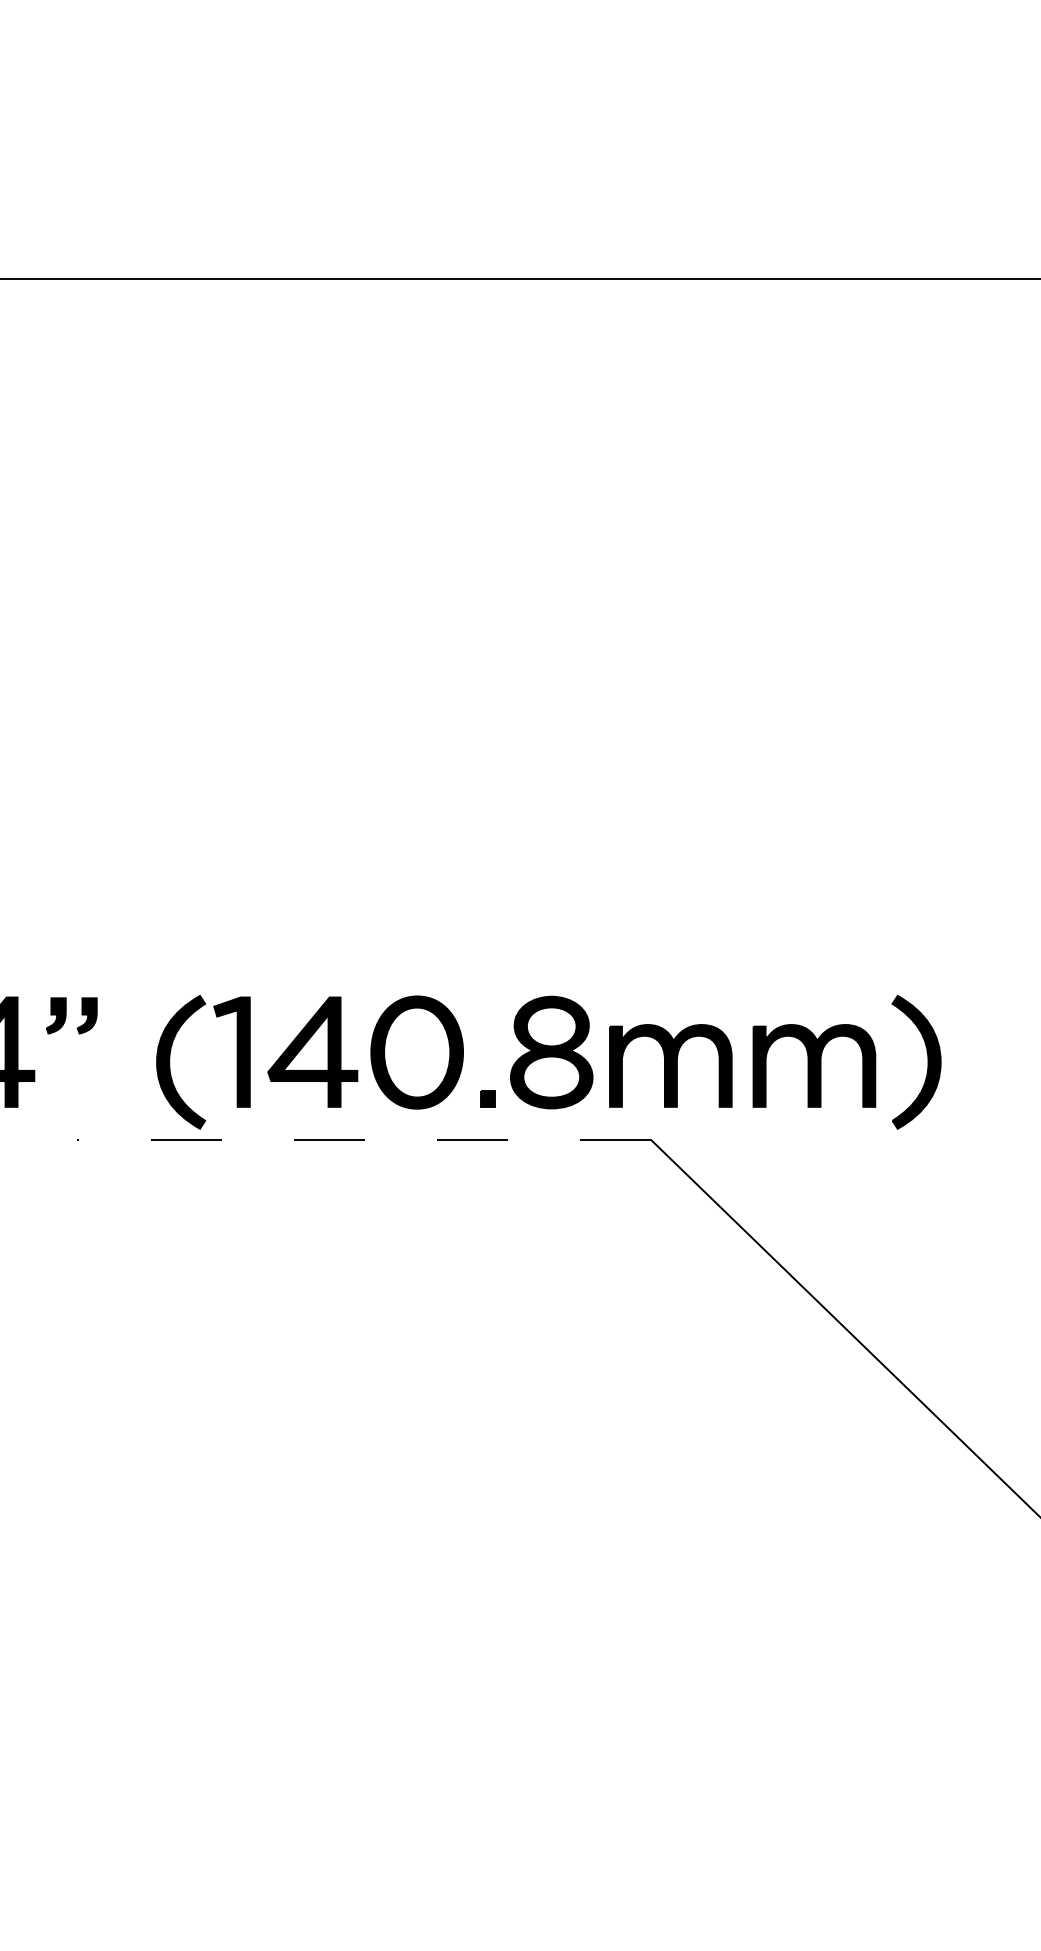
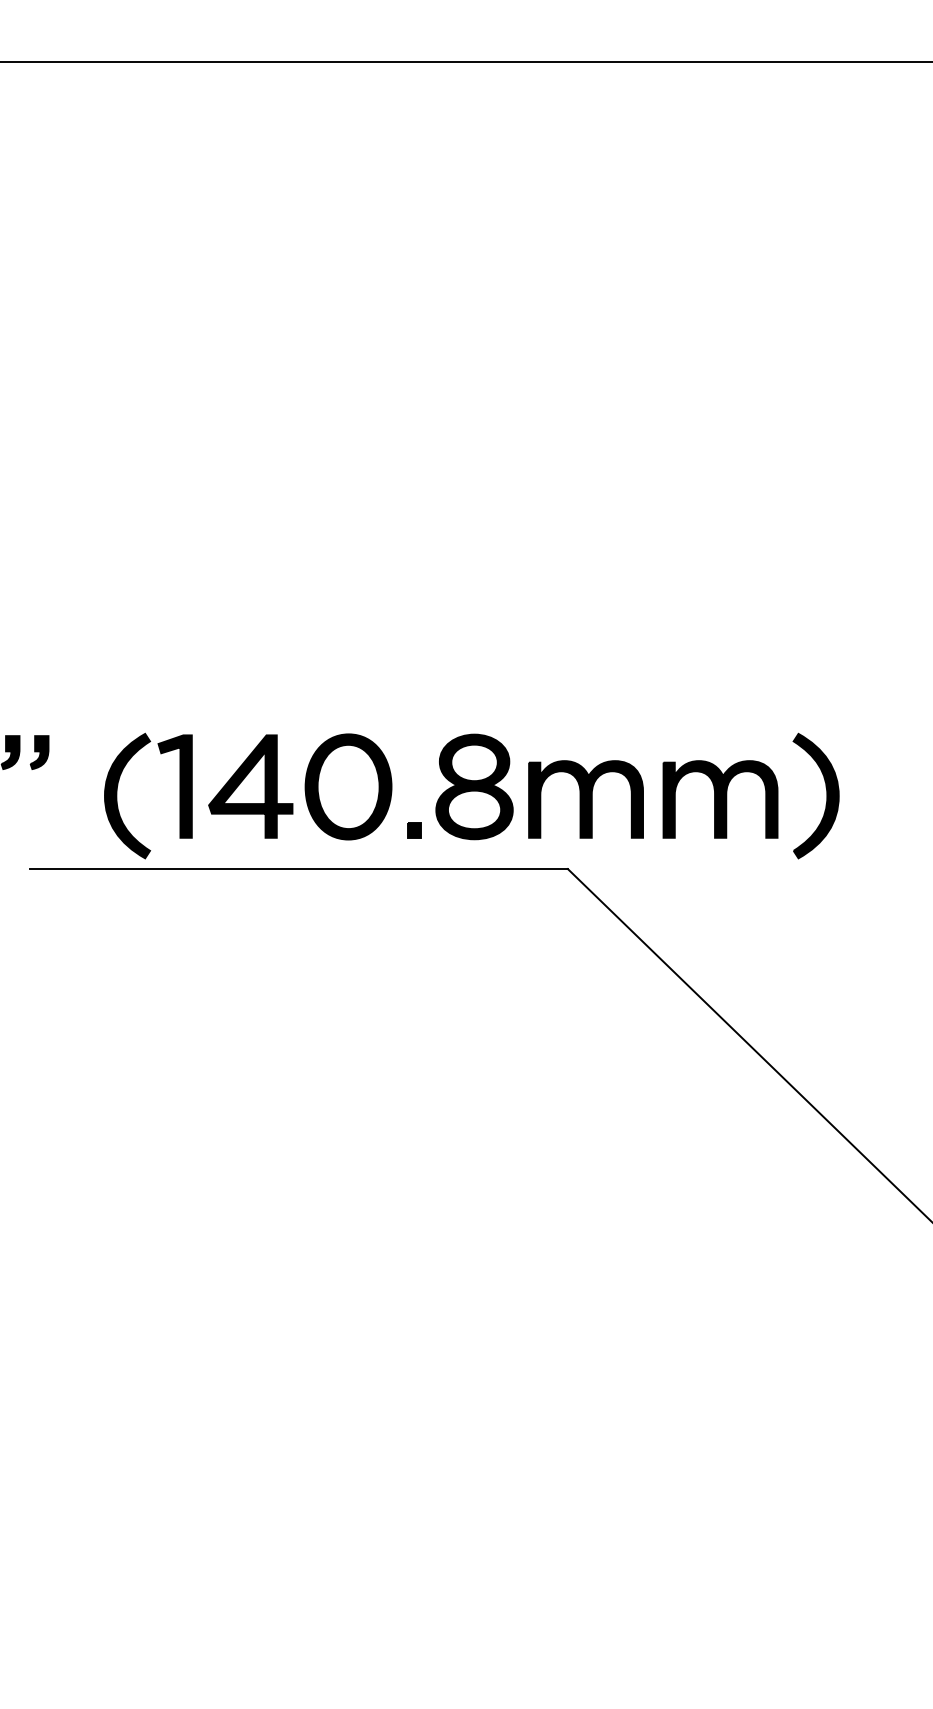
line: (363, 1140) -> (298, 869), dashed -> solid

